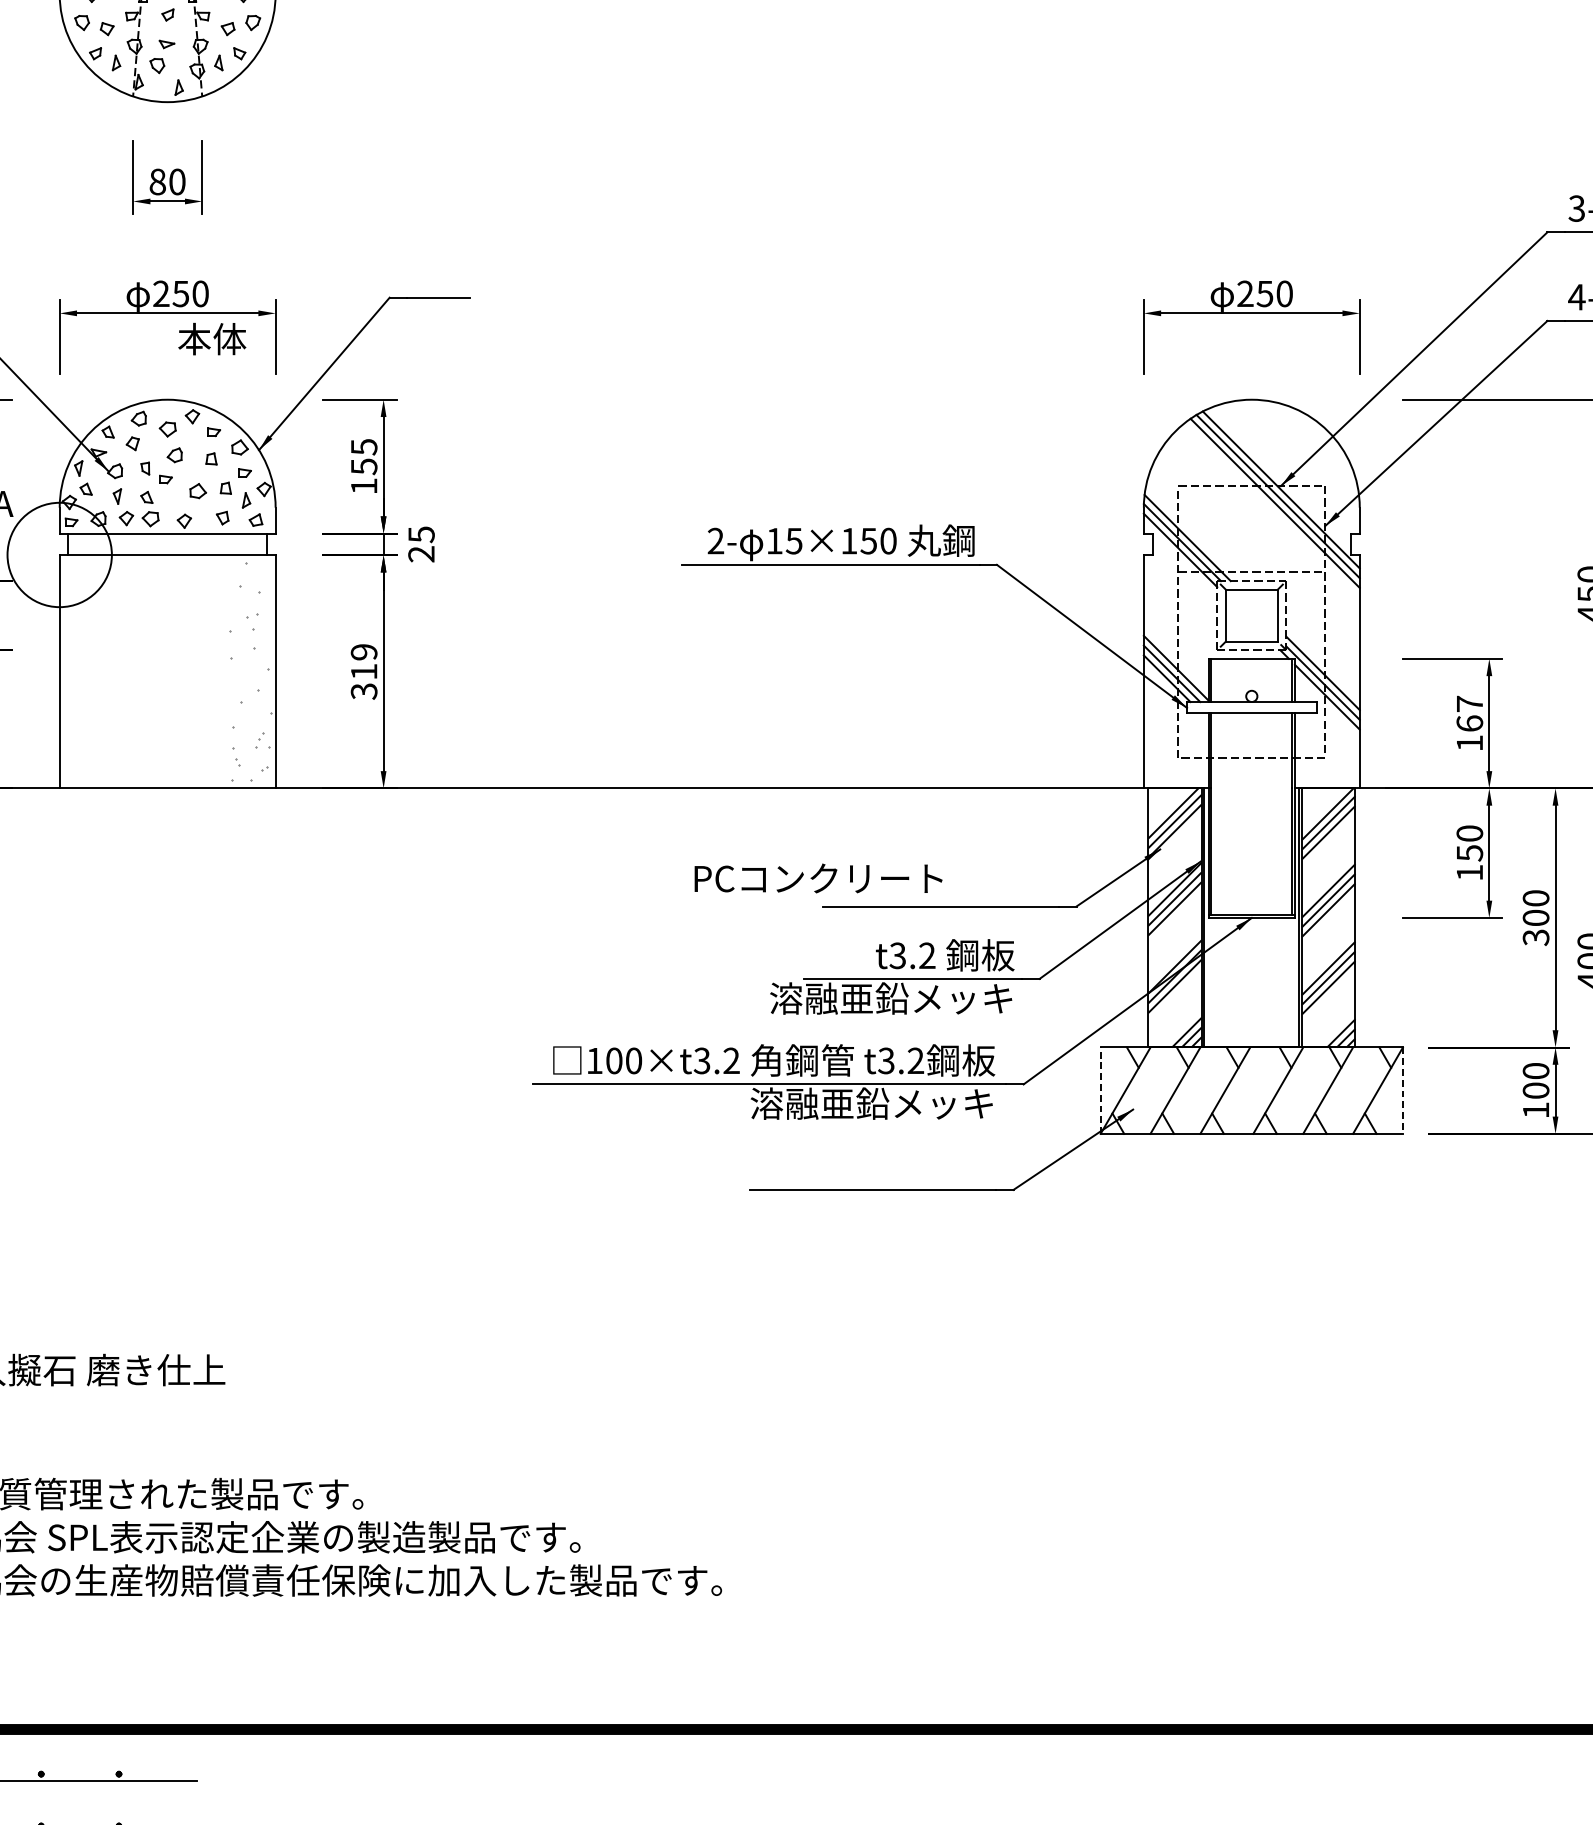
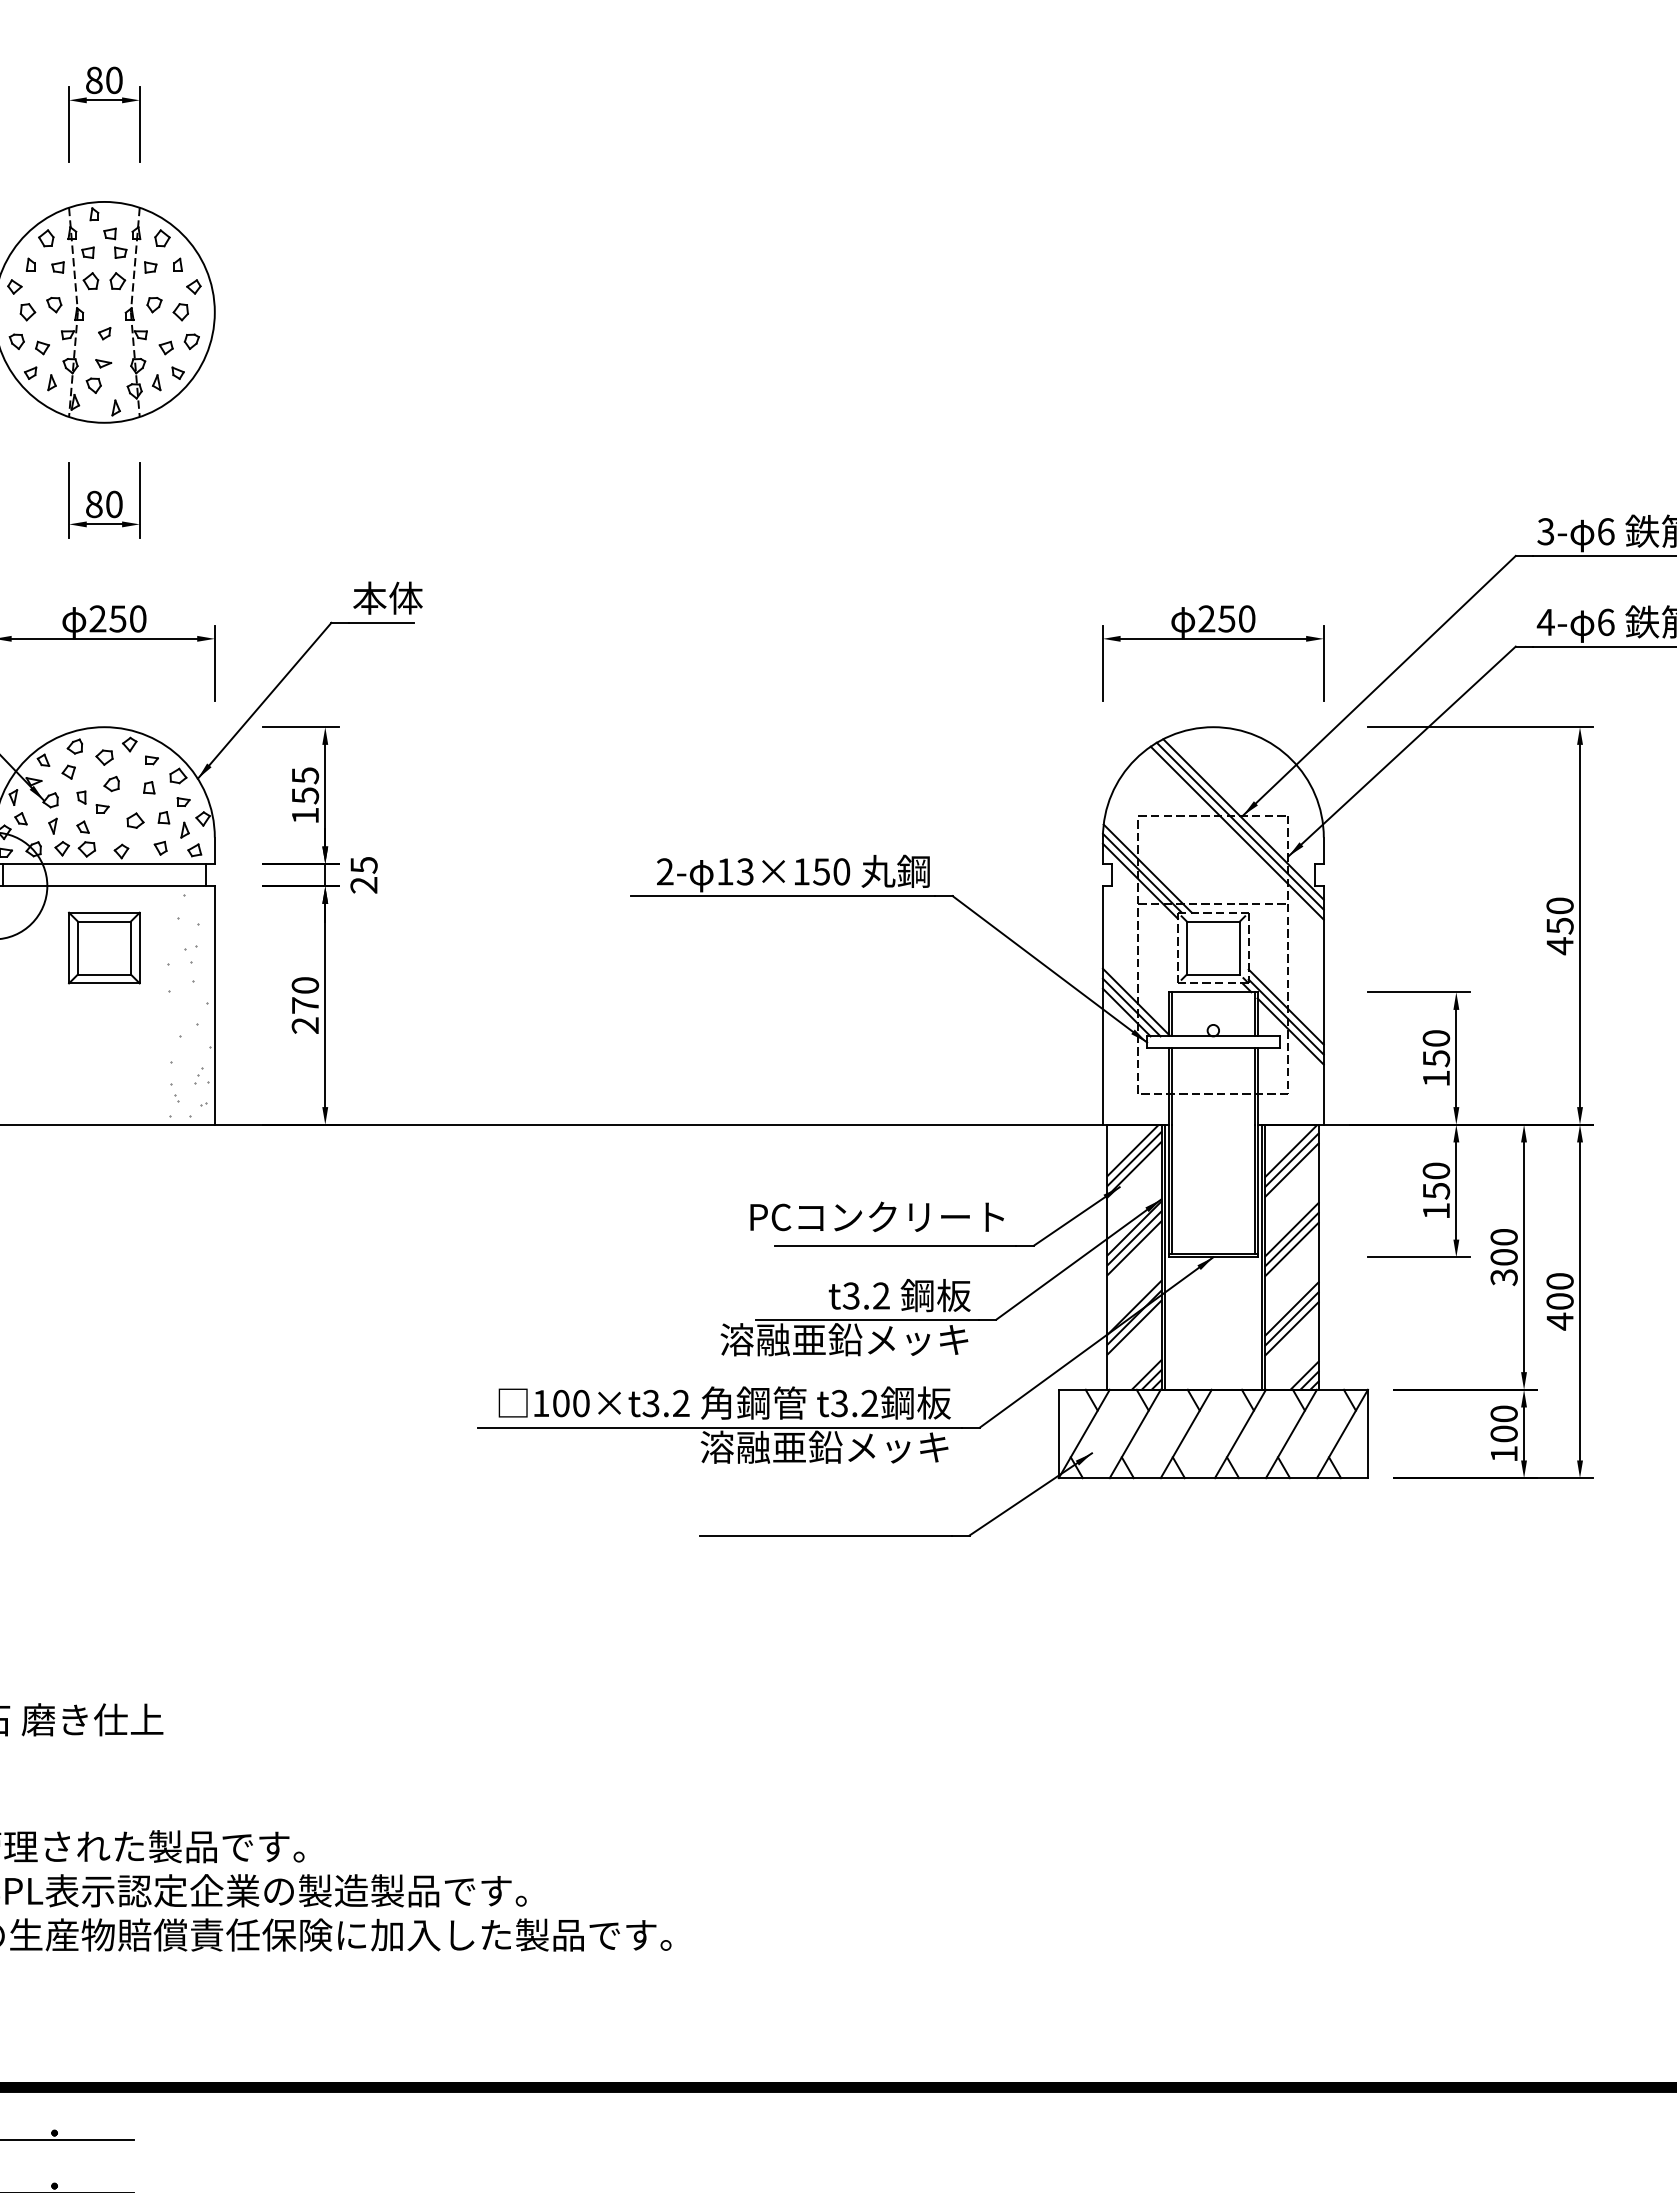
text: (211, 338) -> (387, 597), moved
text: (794, 540) -> (745, 871), 15×150 -> 13×150
part: (167, 615) -> (104, 947), added
text: (364, 671) -> (305, 1005), 319 -> 270
text: (1469, 713) -> (1436, 1048), 167 -> 150
text: (817, 878) -> (876, 1216), moved
line: (1100, 1090) -> (1058, 1433), dashed -> solid
line: (1402, 1091) -> (1367, 1434), dashed -> solid

